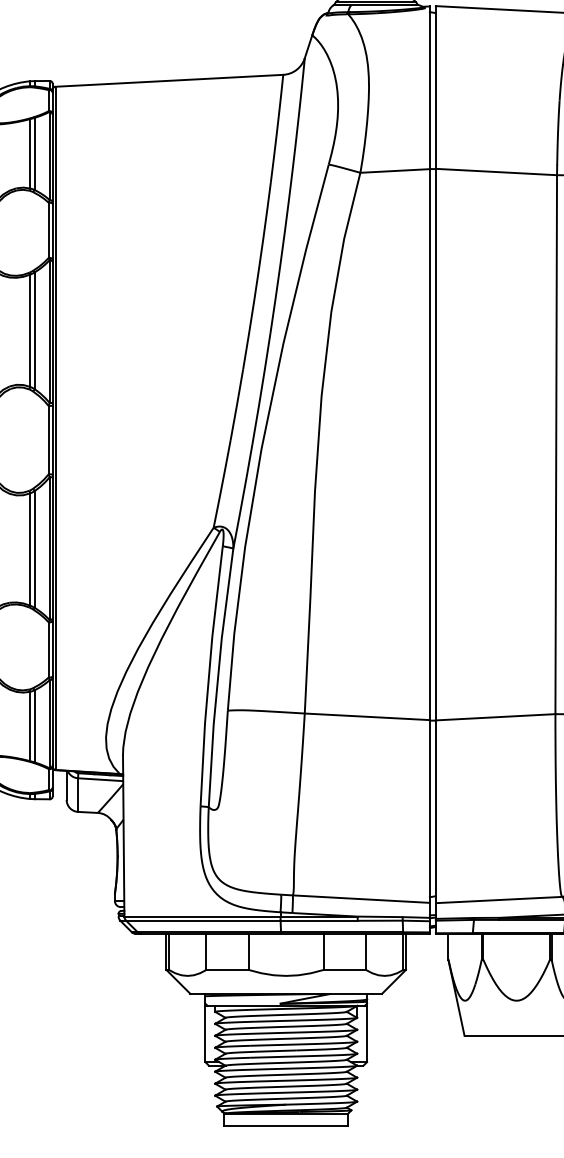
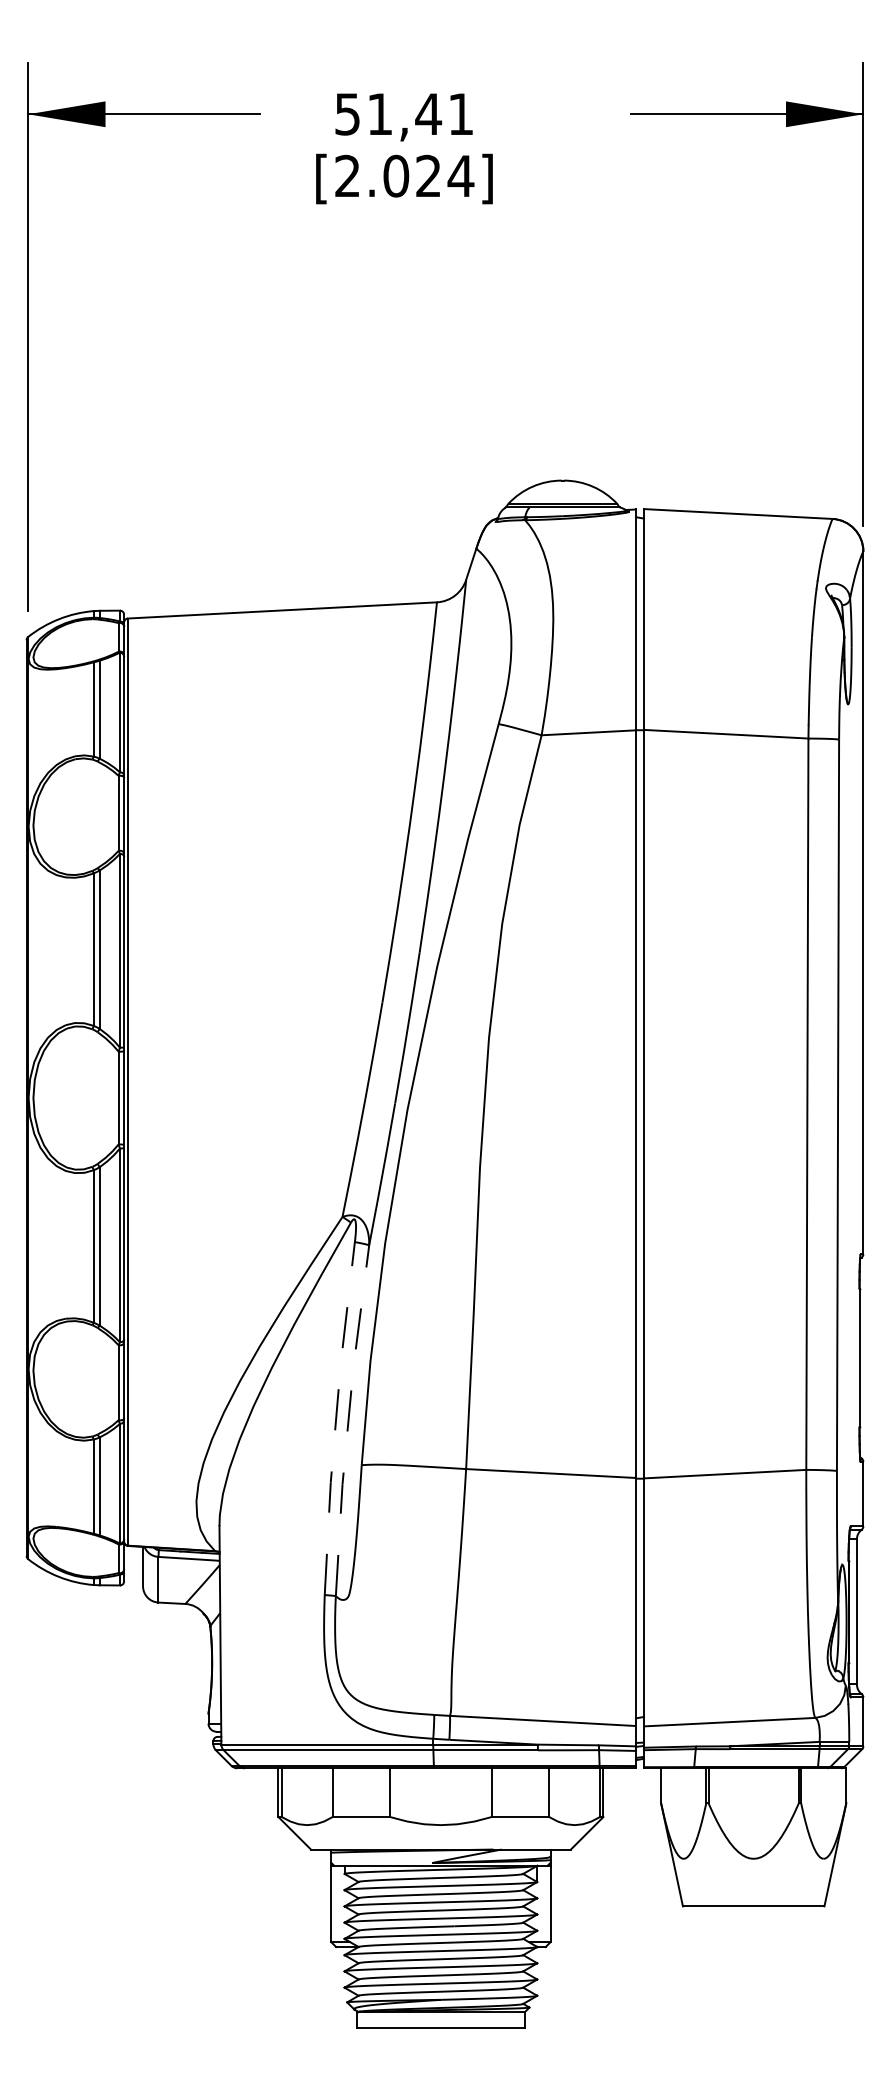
line: (209, 676) -> (336, 1418), solid -> dashed
line: (218, 677) -> (348, 1420), solid -> dashed

